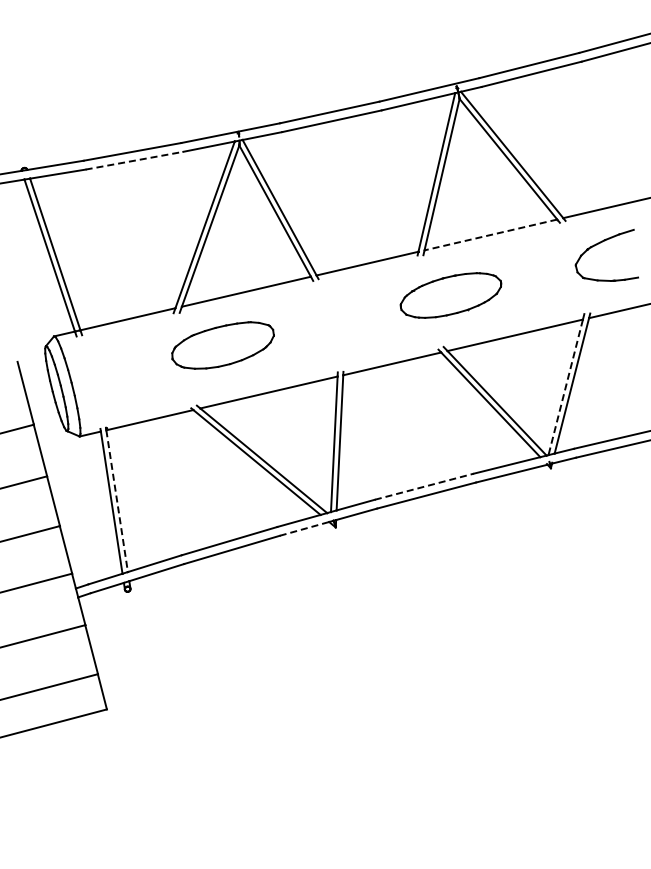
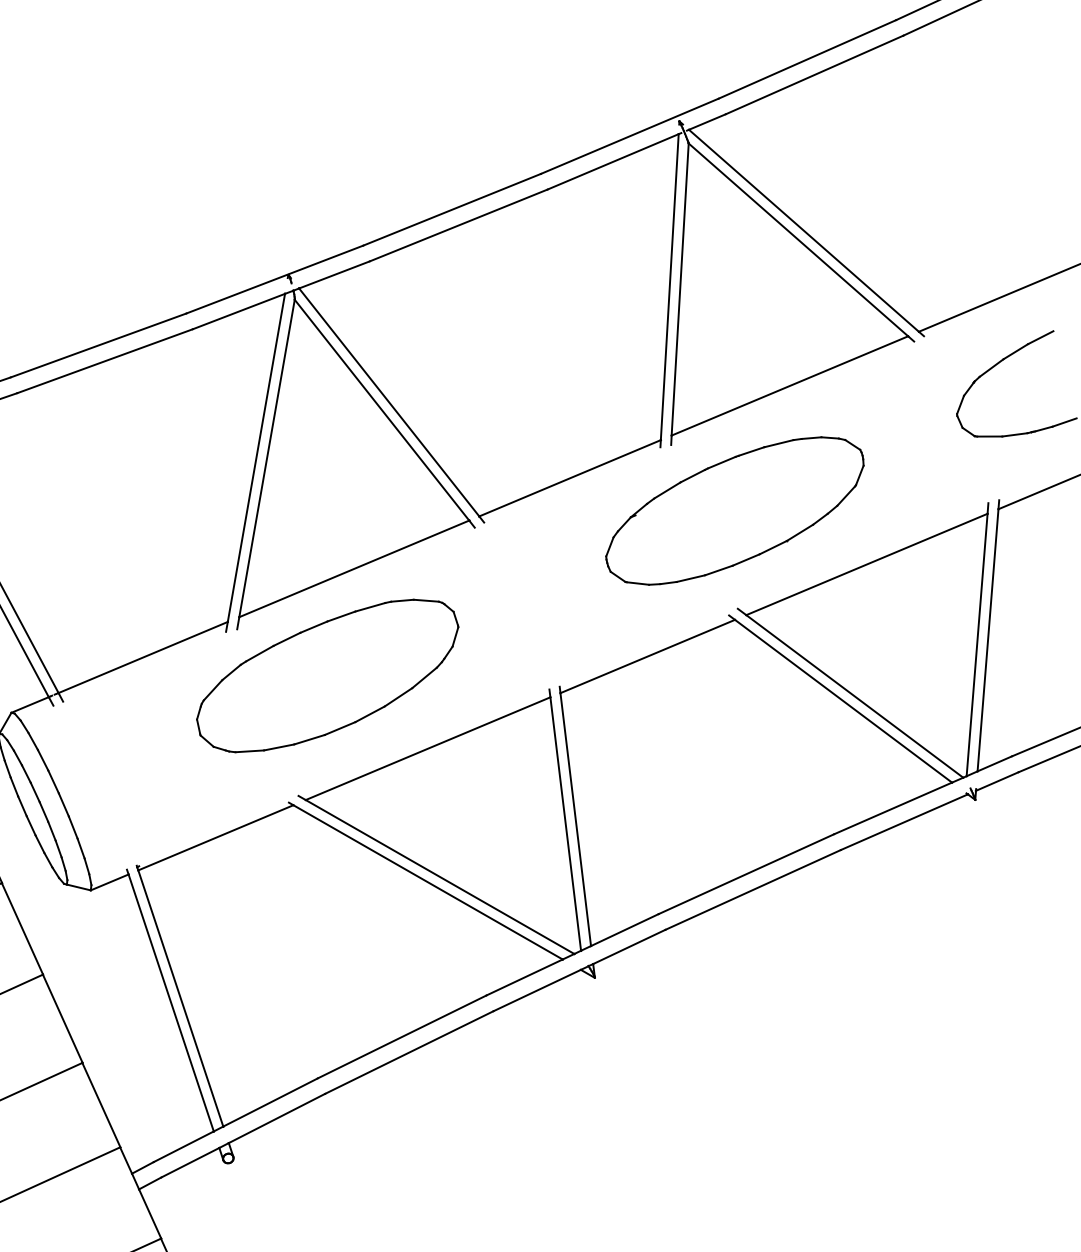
line: (134, 160) -> (104, 360), dashed -> solid
line: (490, 235) -> (789, 387), dashed -> solid
part: (450, 295) -> (734, 511), size x1.43
part: (222, 345) -> (326, 676), size x1.43
line: (565, 387) -> (976, 645), dashed -> solid
line: (424, 486) -> (746, 873), dashed -> solid
line: (117, 501) -> (181, 998), dashed -> solid
line: (304, 528) -> (537, 989), dashed -> solid

